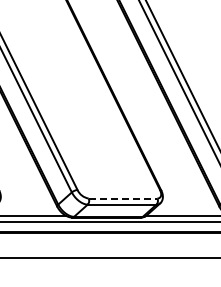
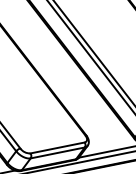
line: (123, 198) -> (57, 147), dashed -> solid

